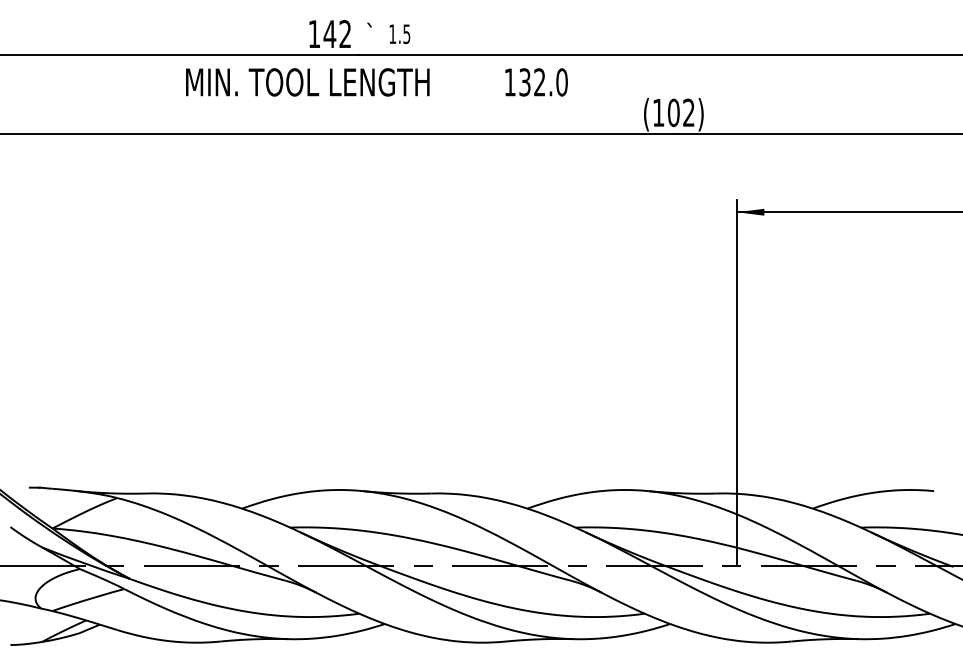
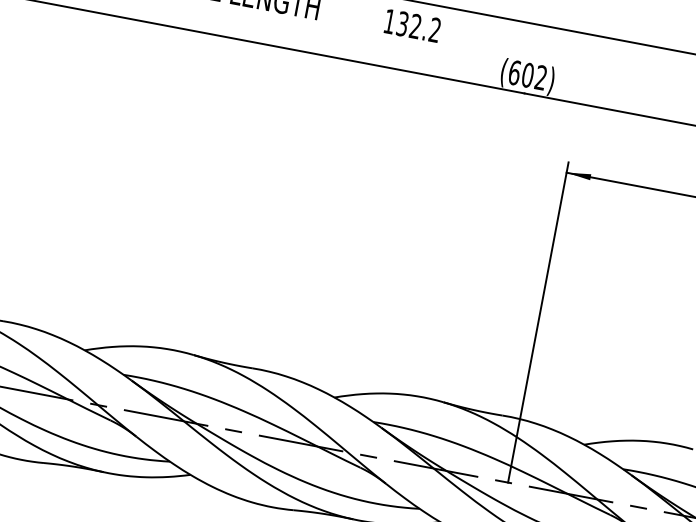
text: (561, 82) -> (434, 30), 132.0 -> 132.2
text: (658, 112) -> (514, 72), (102) -> (602)

